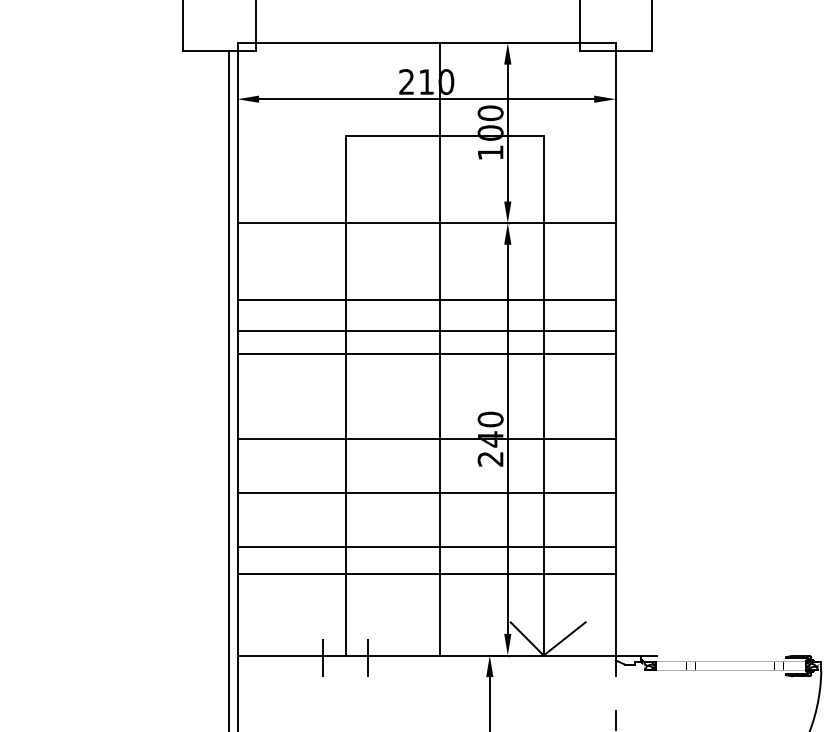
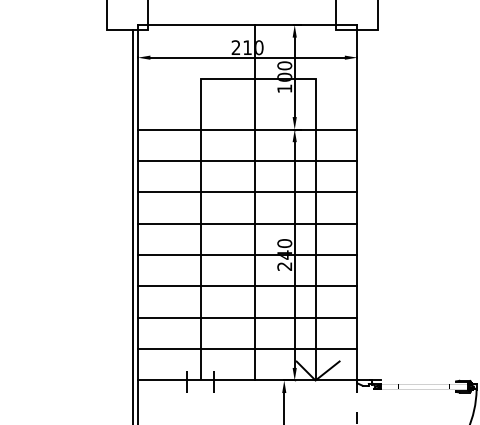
line: (426, 298) -> (247, 160), moved
line: (426, 353) -> (247, 223), moved
line: (426, 574) -> (247, 349), moved

